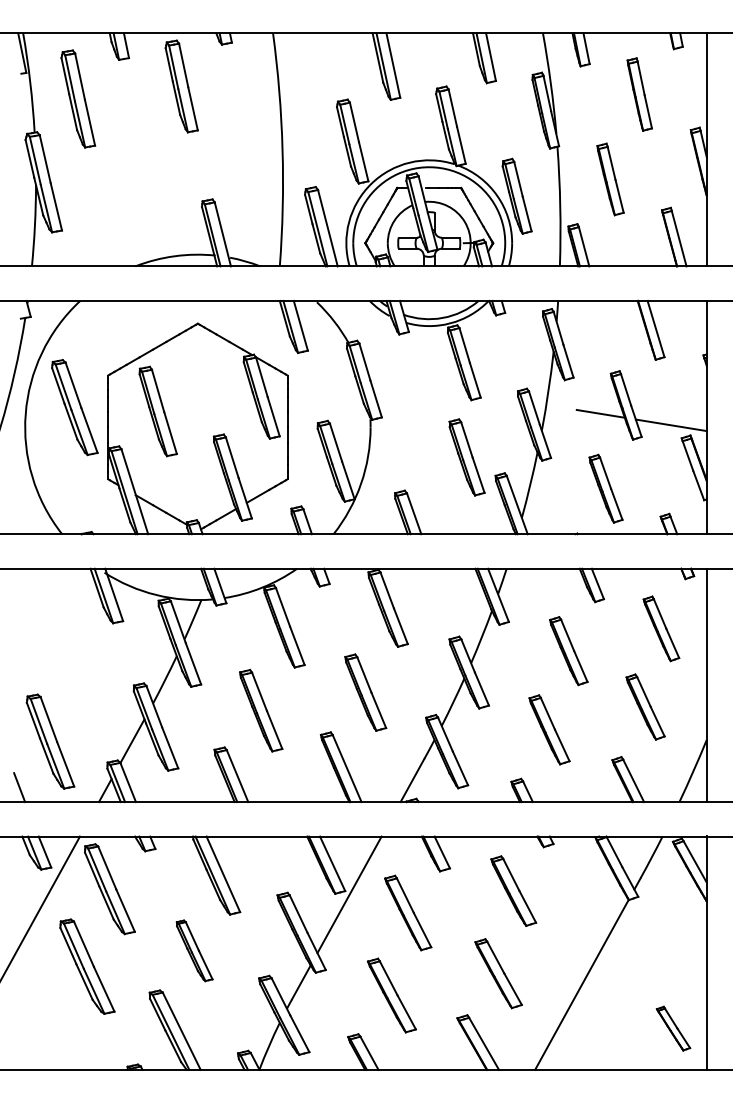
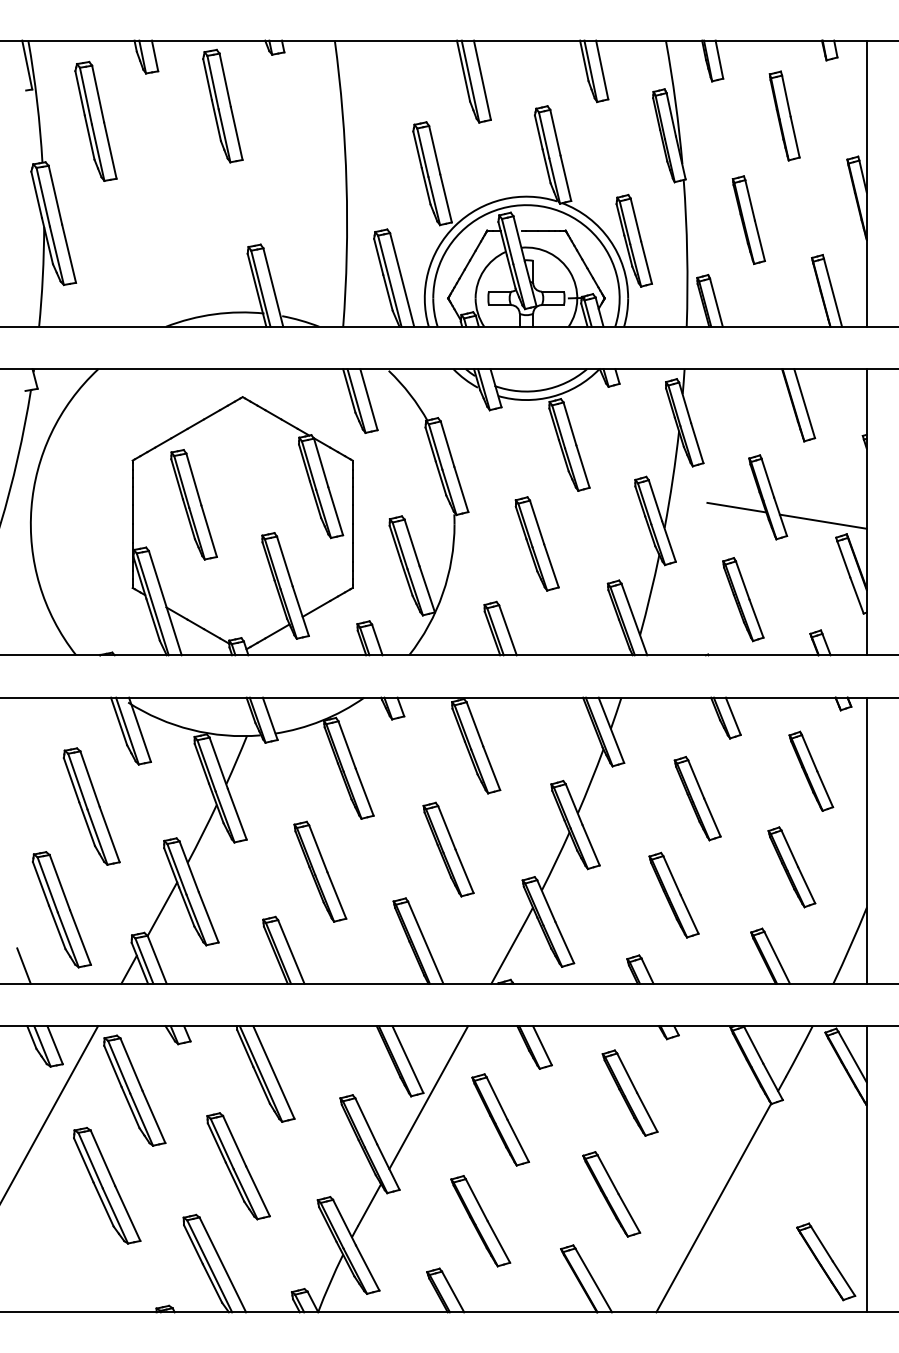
part: (74, 407) -> (91, 806), moved
part: (466, 457) -> (536, 544), moved
part: (194, 950) -> (238, 1165), size x1.43
part: (673, 1028) -> (826, 1261), size x1.43

